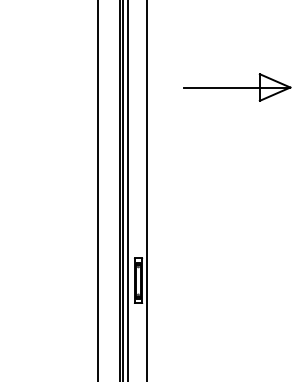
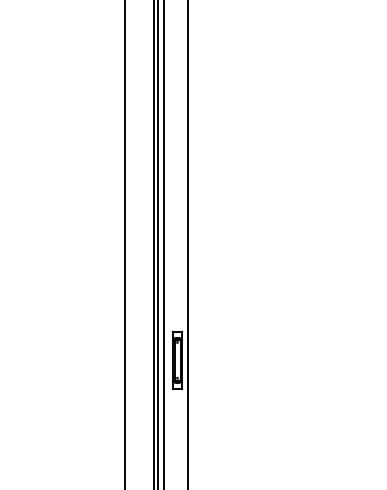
part: (237, 87) -> (304, 112), removed

